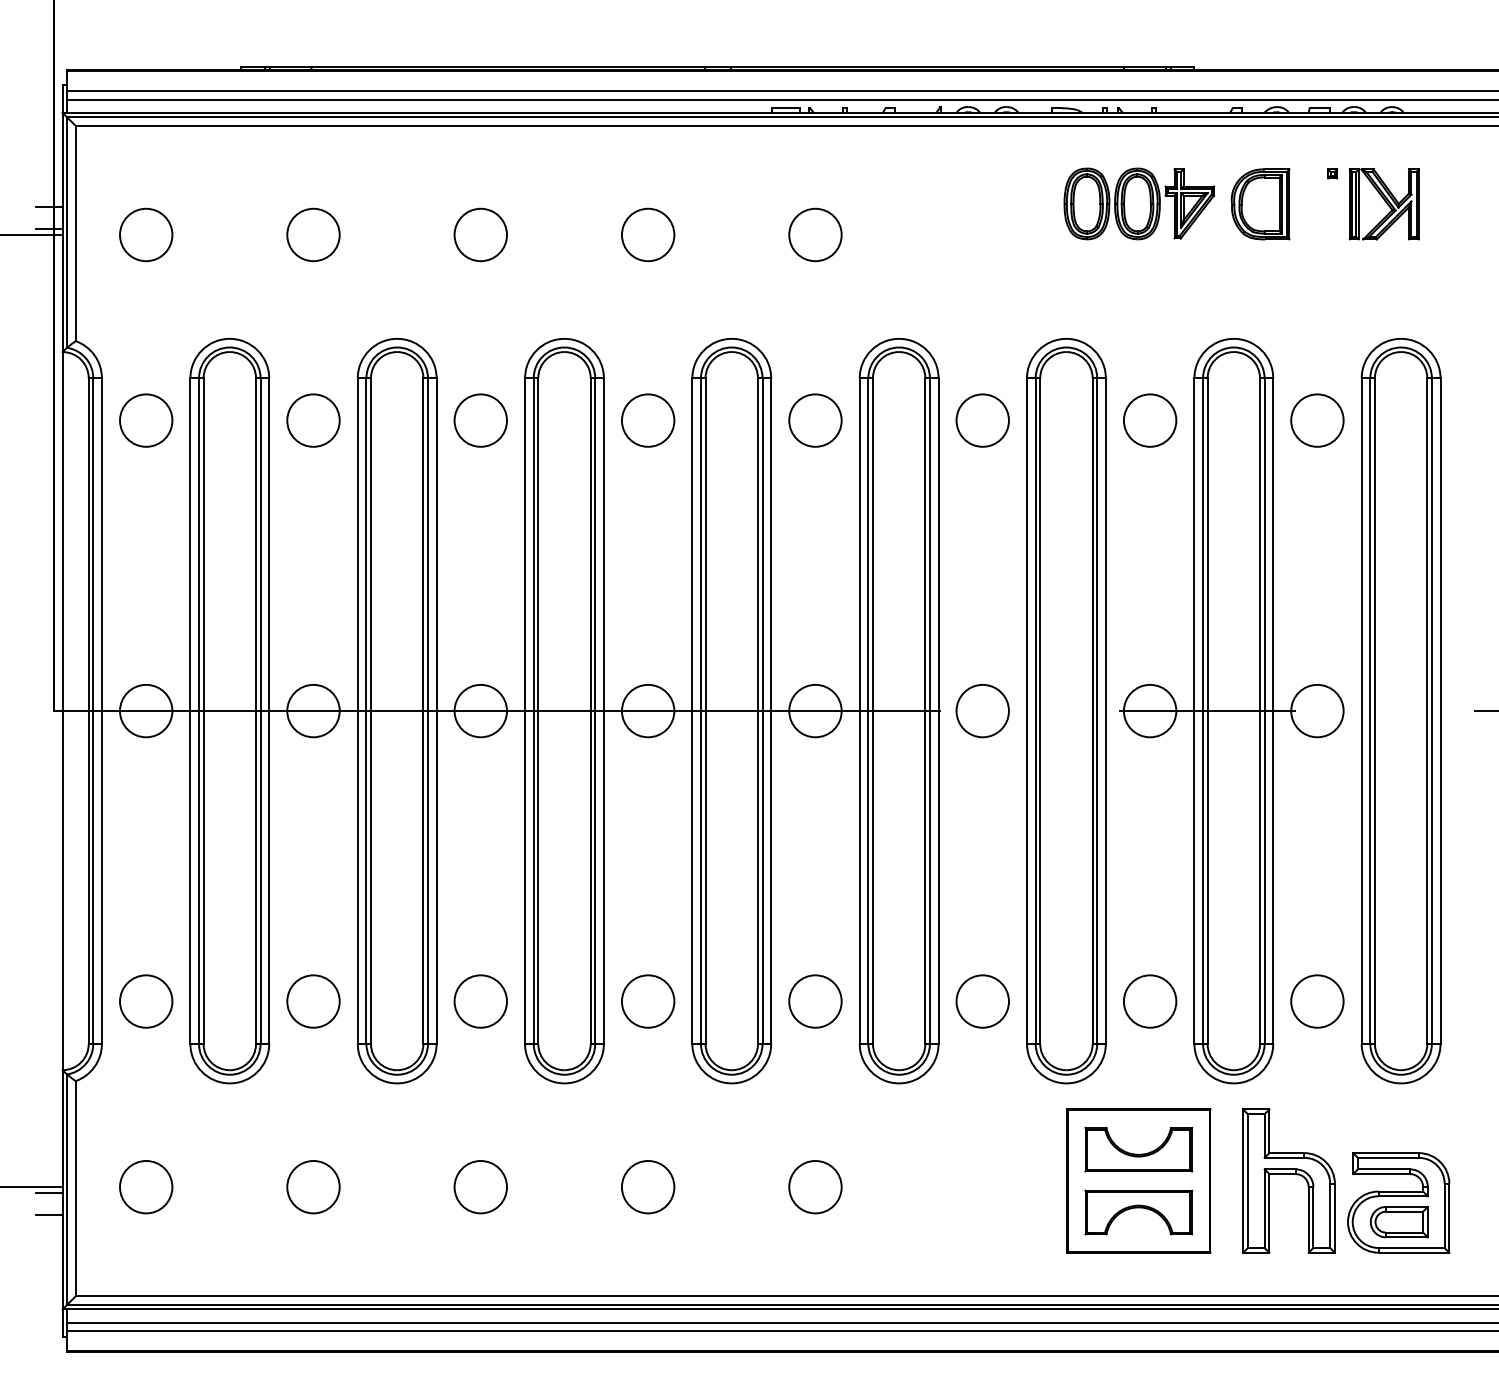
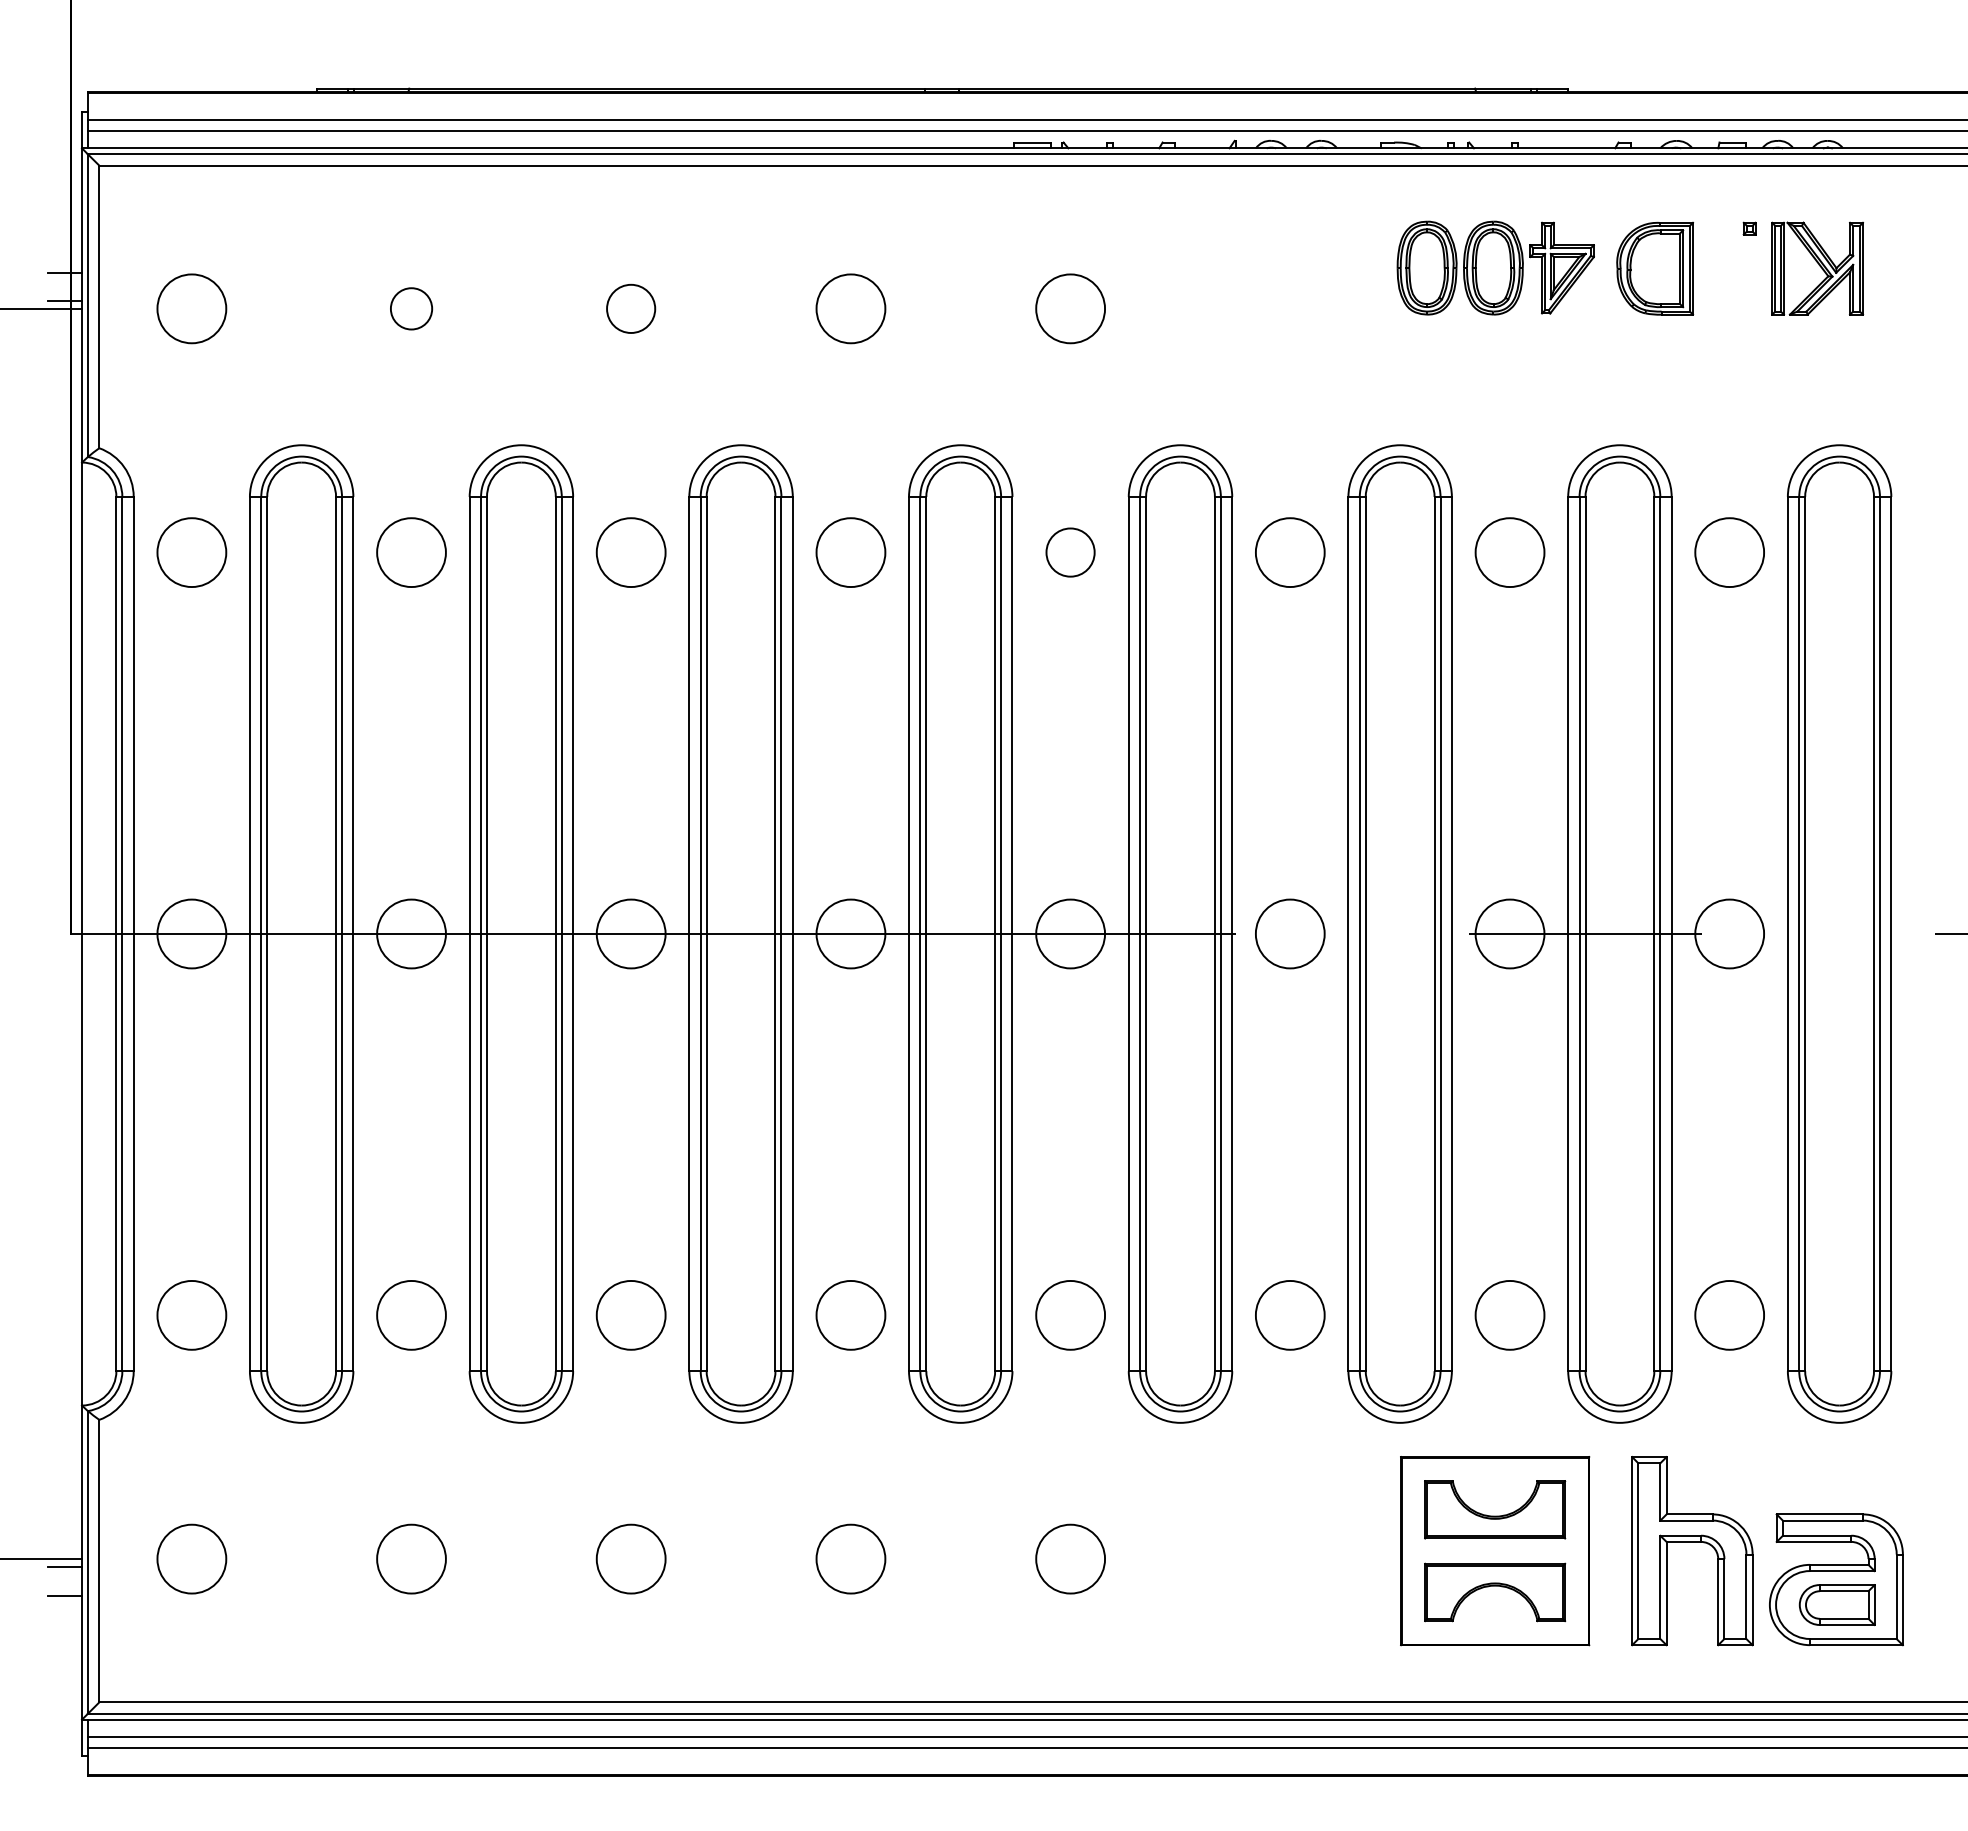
circle: (313, 234) -> (411, 308), size x0.6
circle: (480, 234) -> (630, 308), size x0.7
circle: (815, 420) -> (1070, 552), size x0.7

